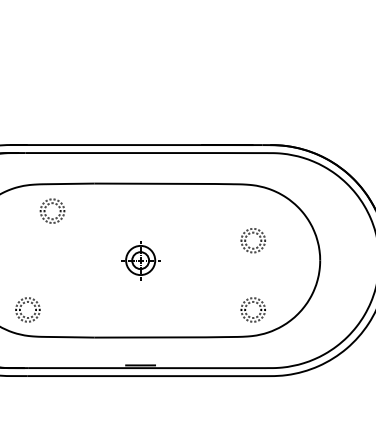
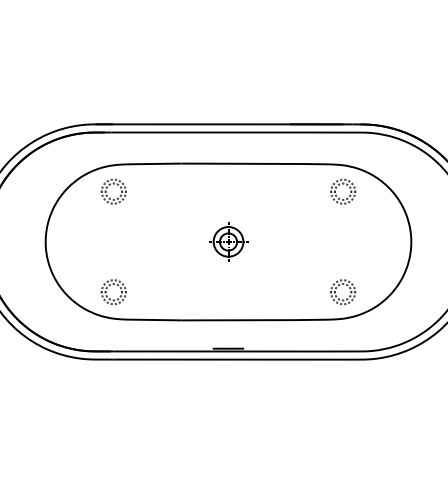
part: (49, 205) -> (110, 185), moved
part: (256, 234) -> (346, 185), moved

